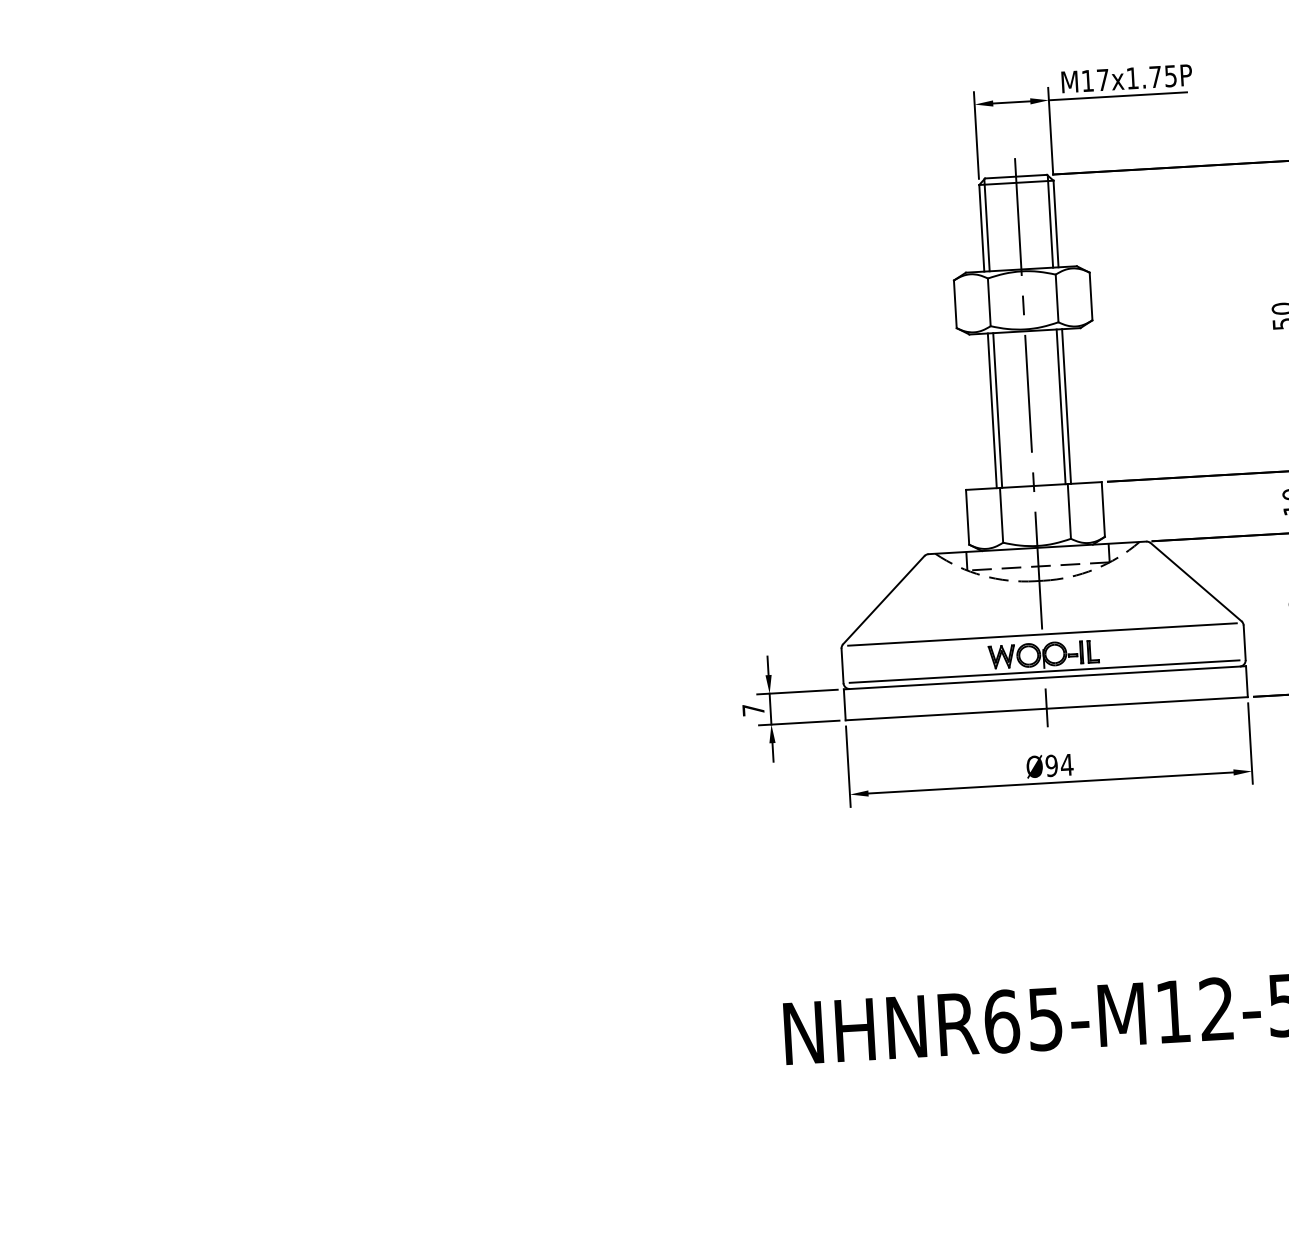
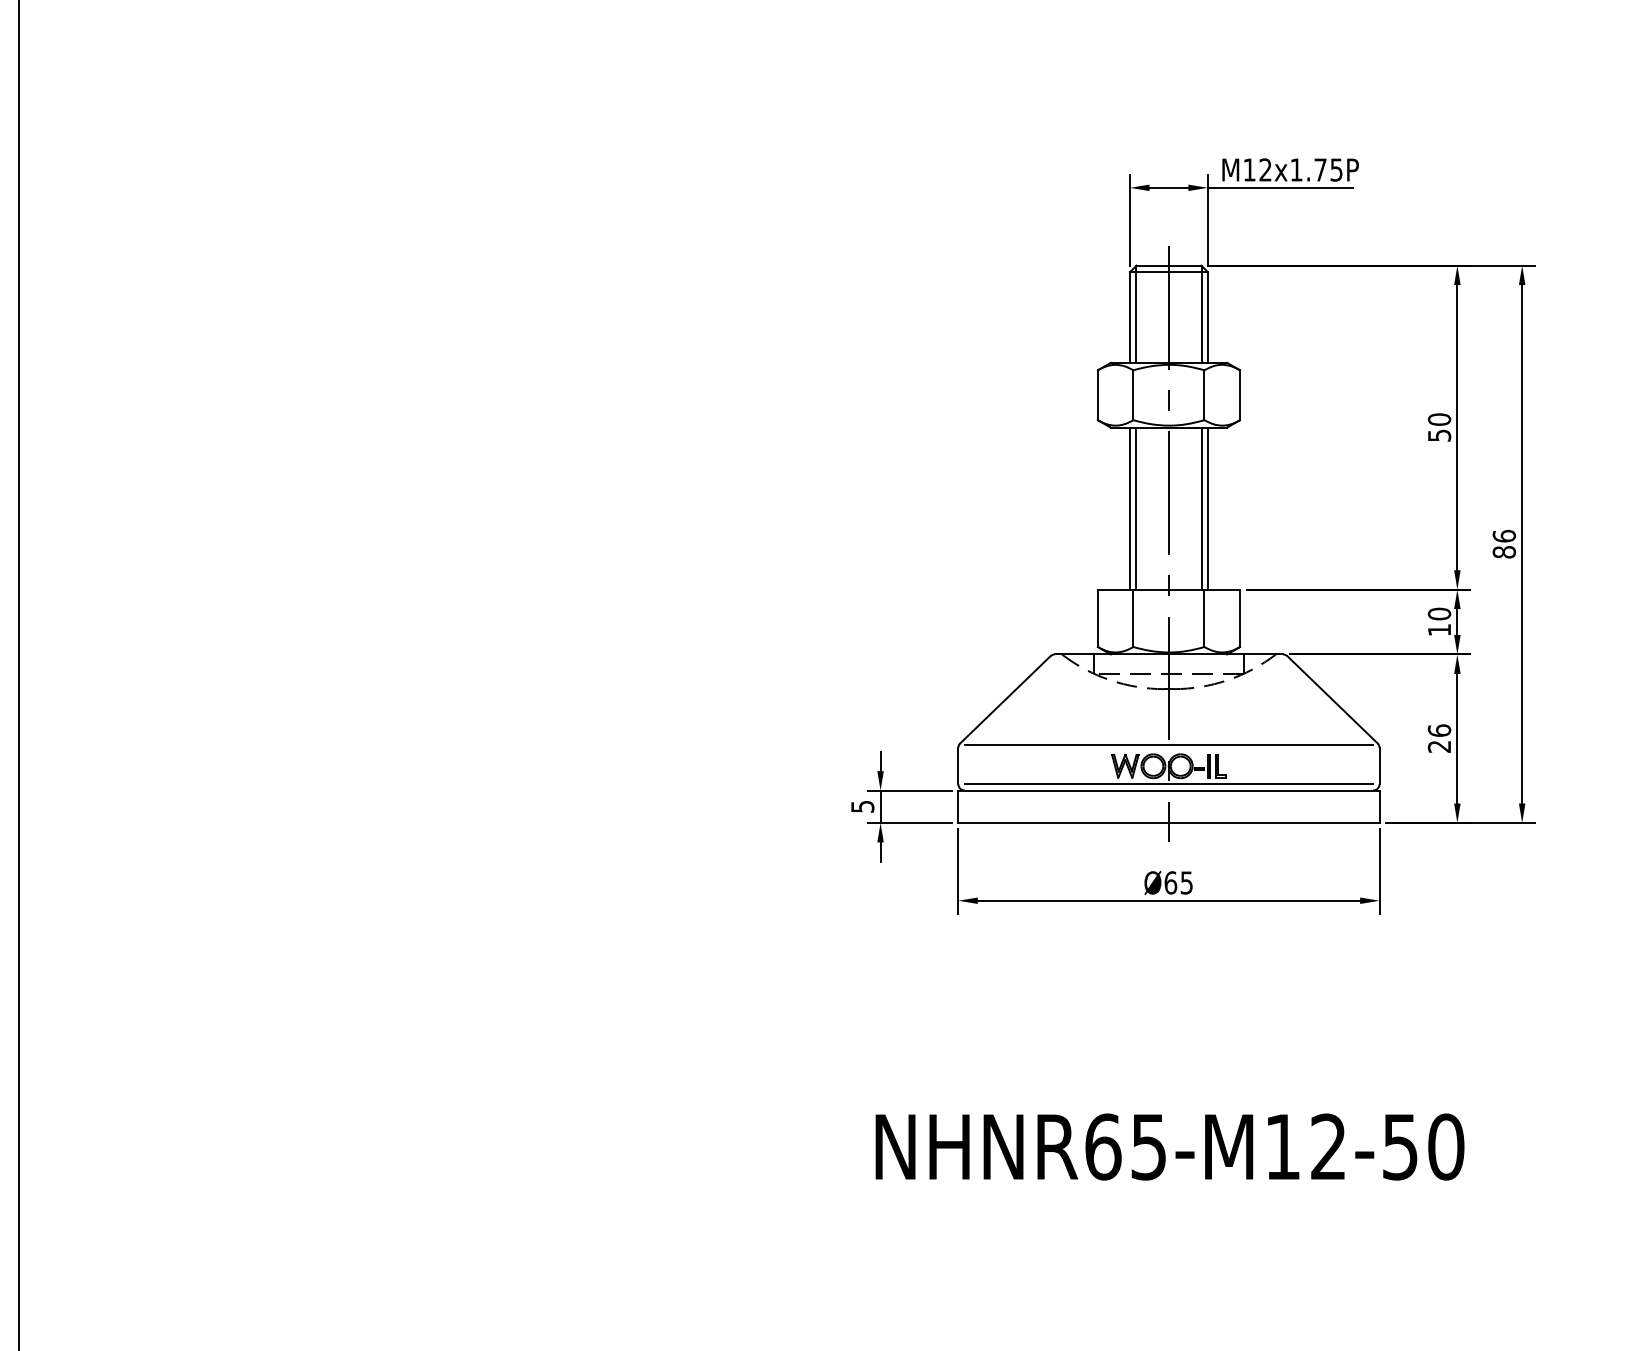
text: (1102, 79) -> (1265, 169), M17x1.75P -> M12x1.75P
text: (753, 709) -> (862, 806), 7 -> 5
text: (1059, 765) -> (1178, 882), Ø94 -> Ø65

